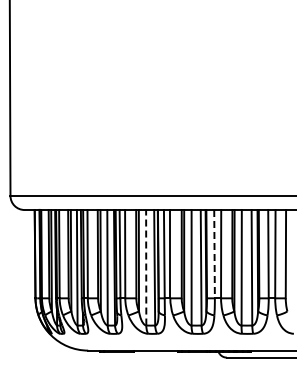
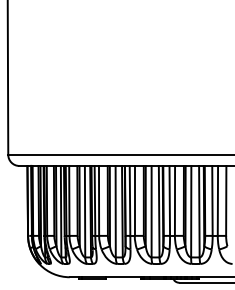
line: (214, 254) -> (169, 201), dashed -> solid
line: (146, 267) -> (115, 211), dashed -> solid

